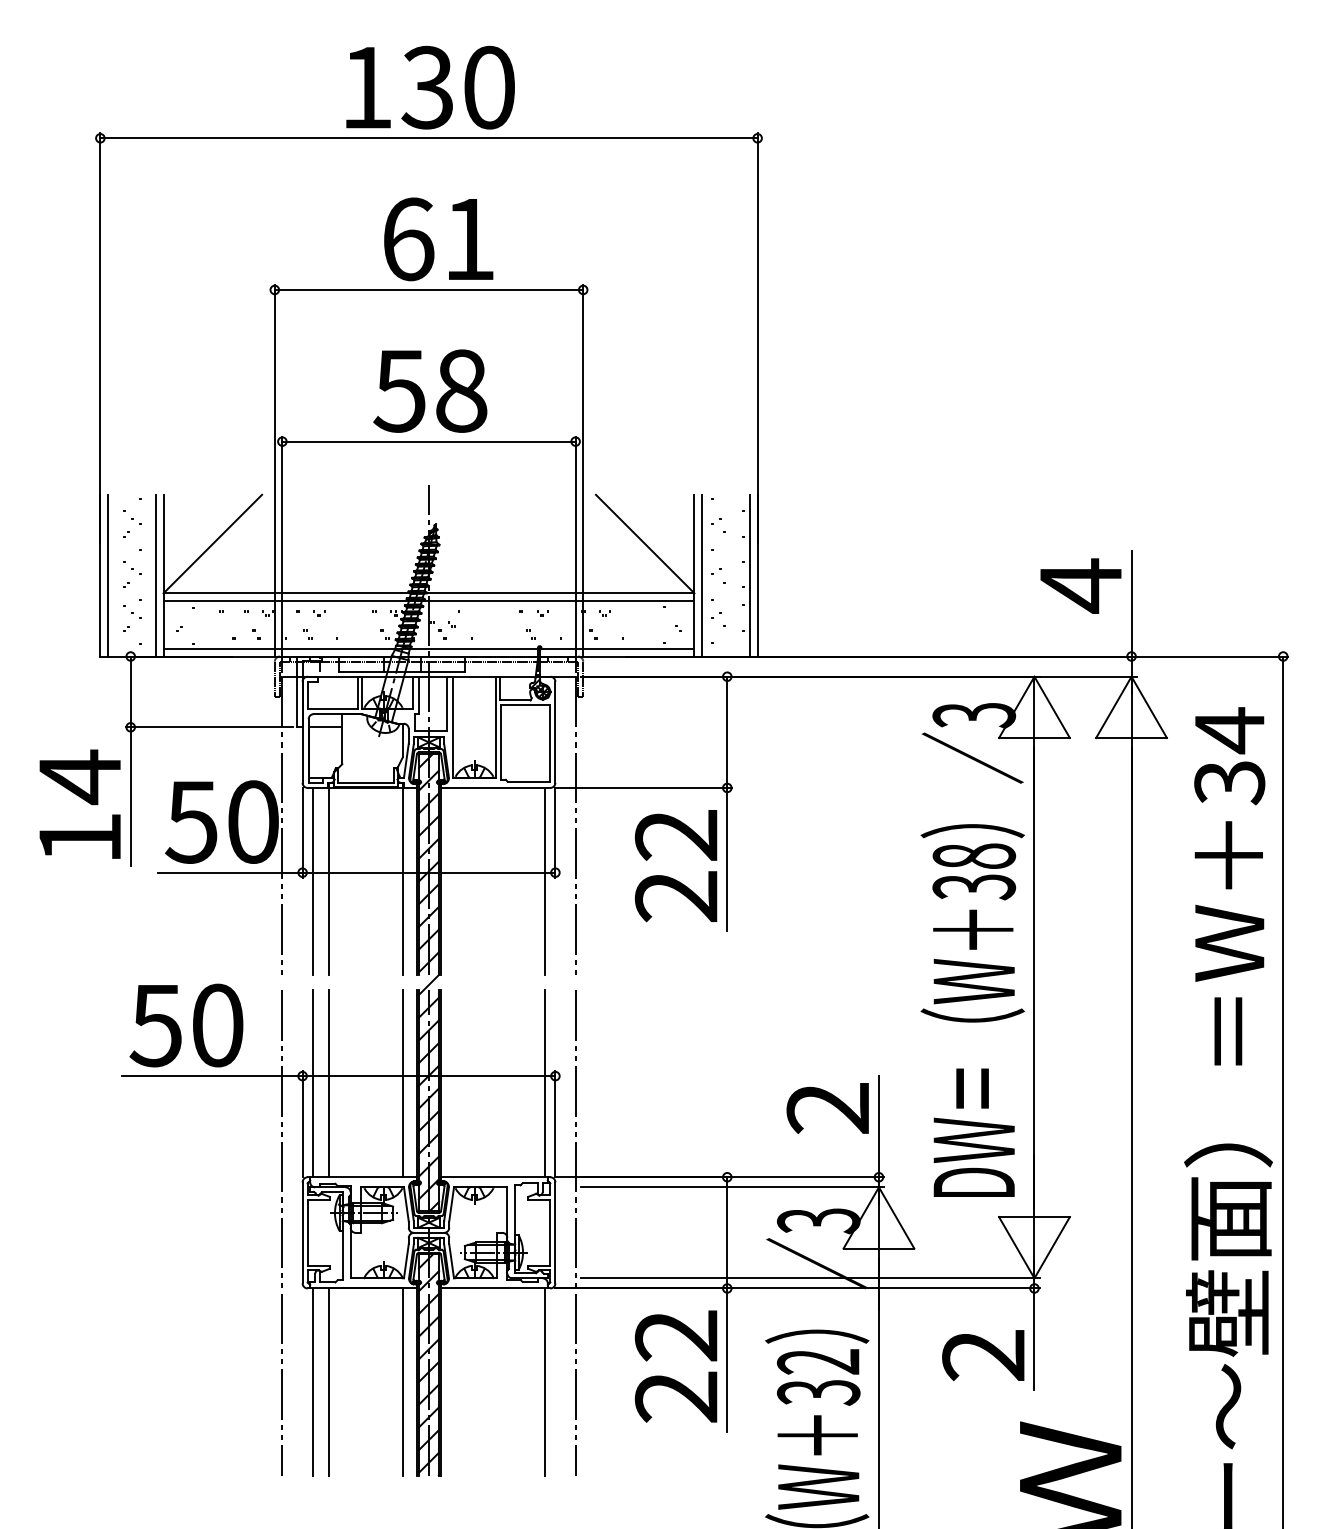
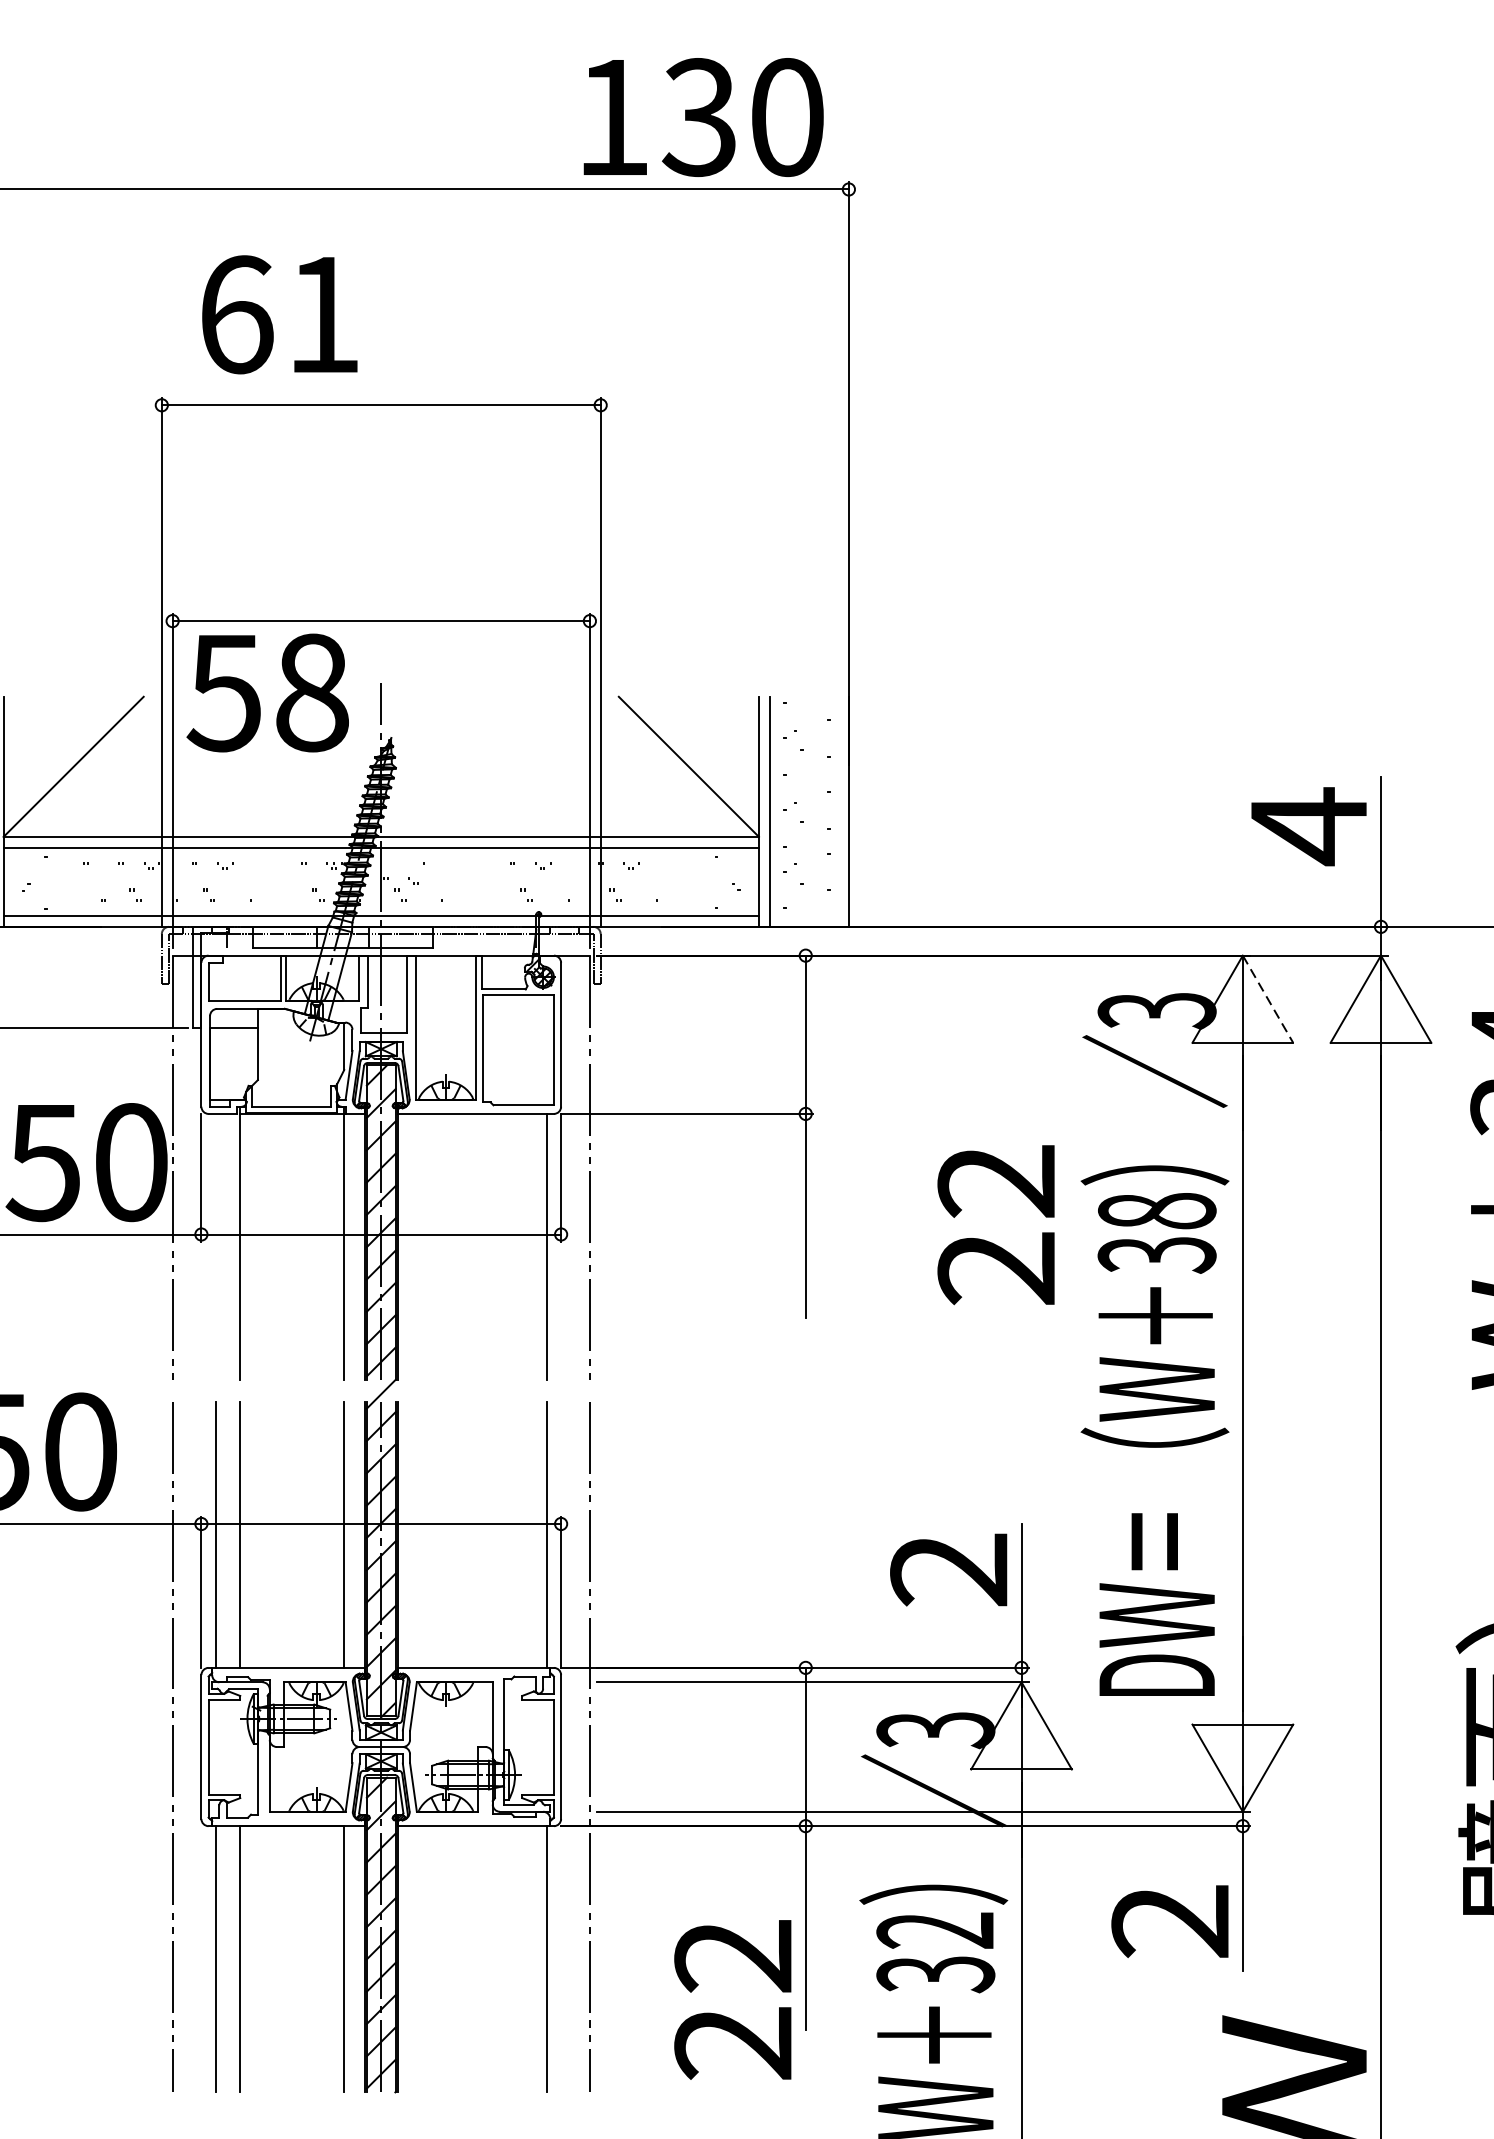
text: (430, 87) -> (703, 117), moved
text: (438, 239) -> (279, 314), moved
text: (430, 390) -> (268, 692), moved
line: (750, 575) -> (838, 811), removed
line: (1052, 707) -> (1268, 999), solid -> dashed
text: (675, 866) -> (995, 1225), moved
line: (312, 881) -> (215, 1247), removed
text: (675, 1366) -> (732, 1999), moved

